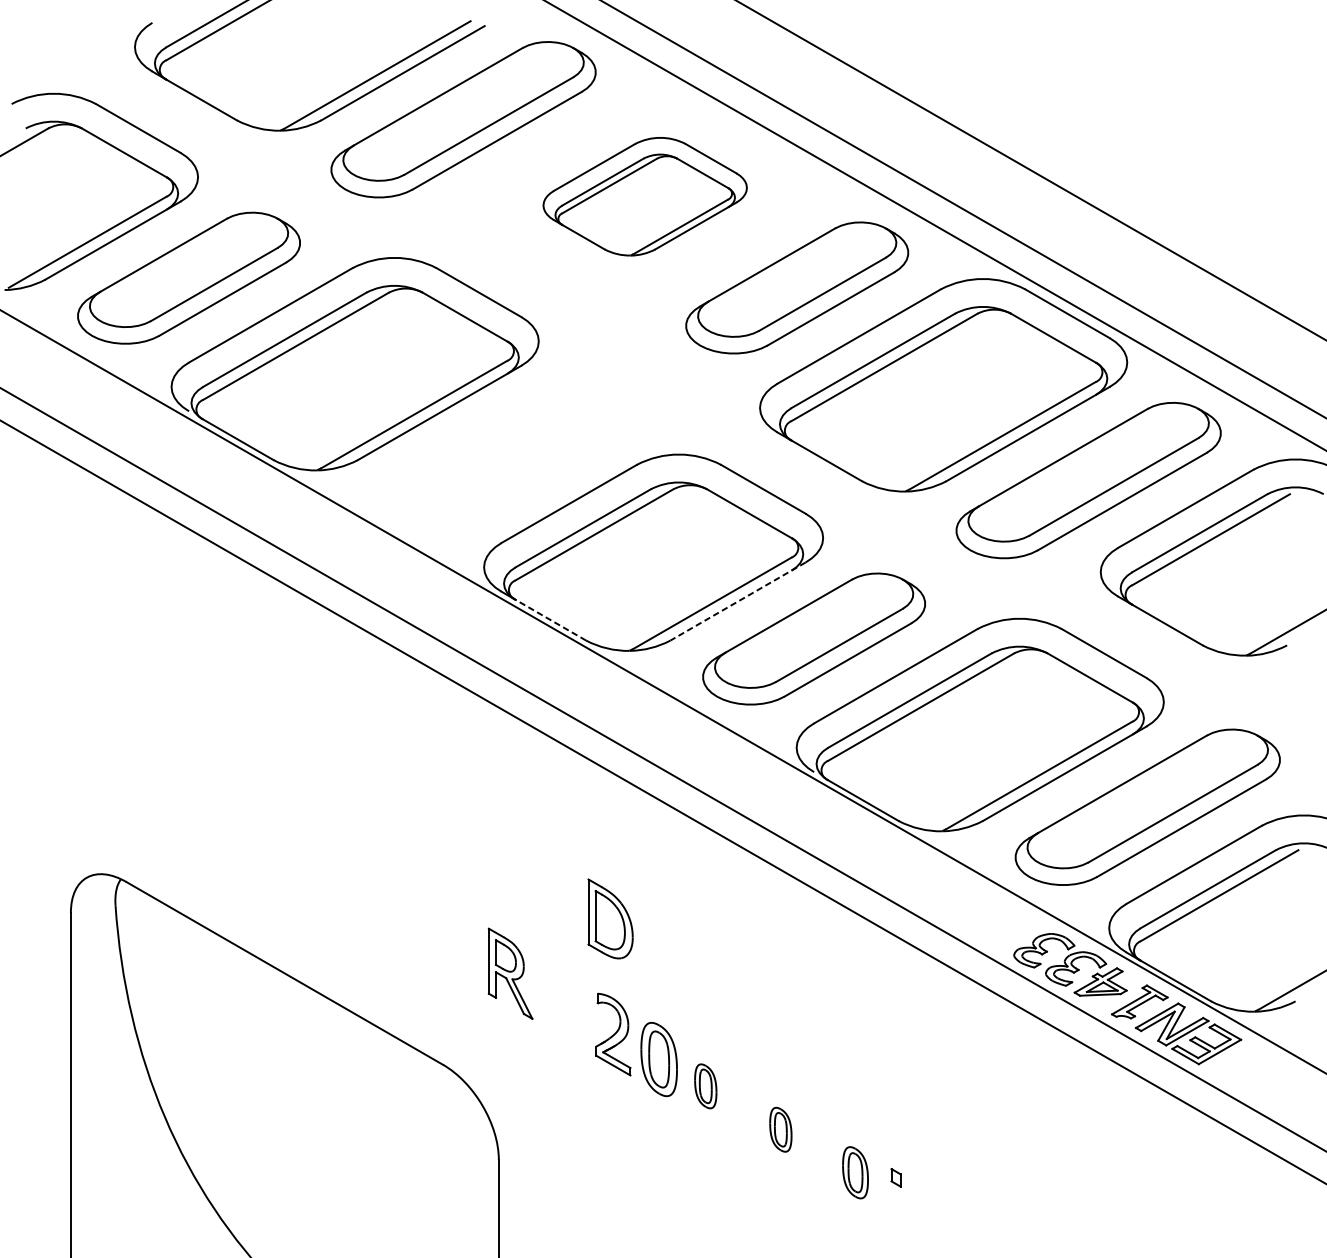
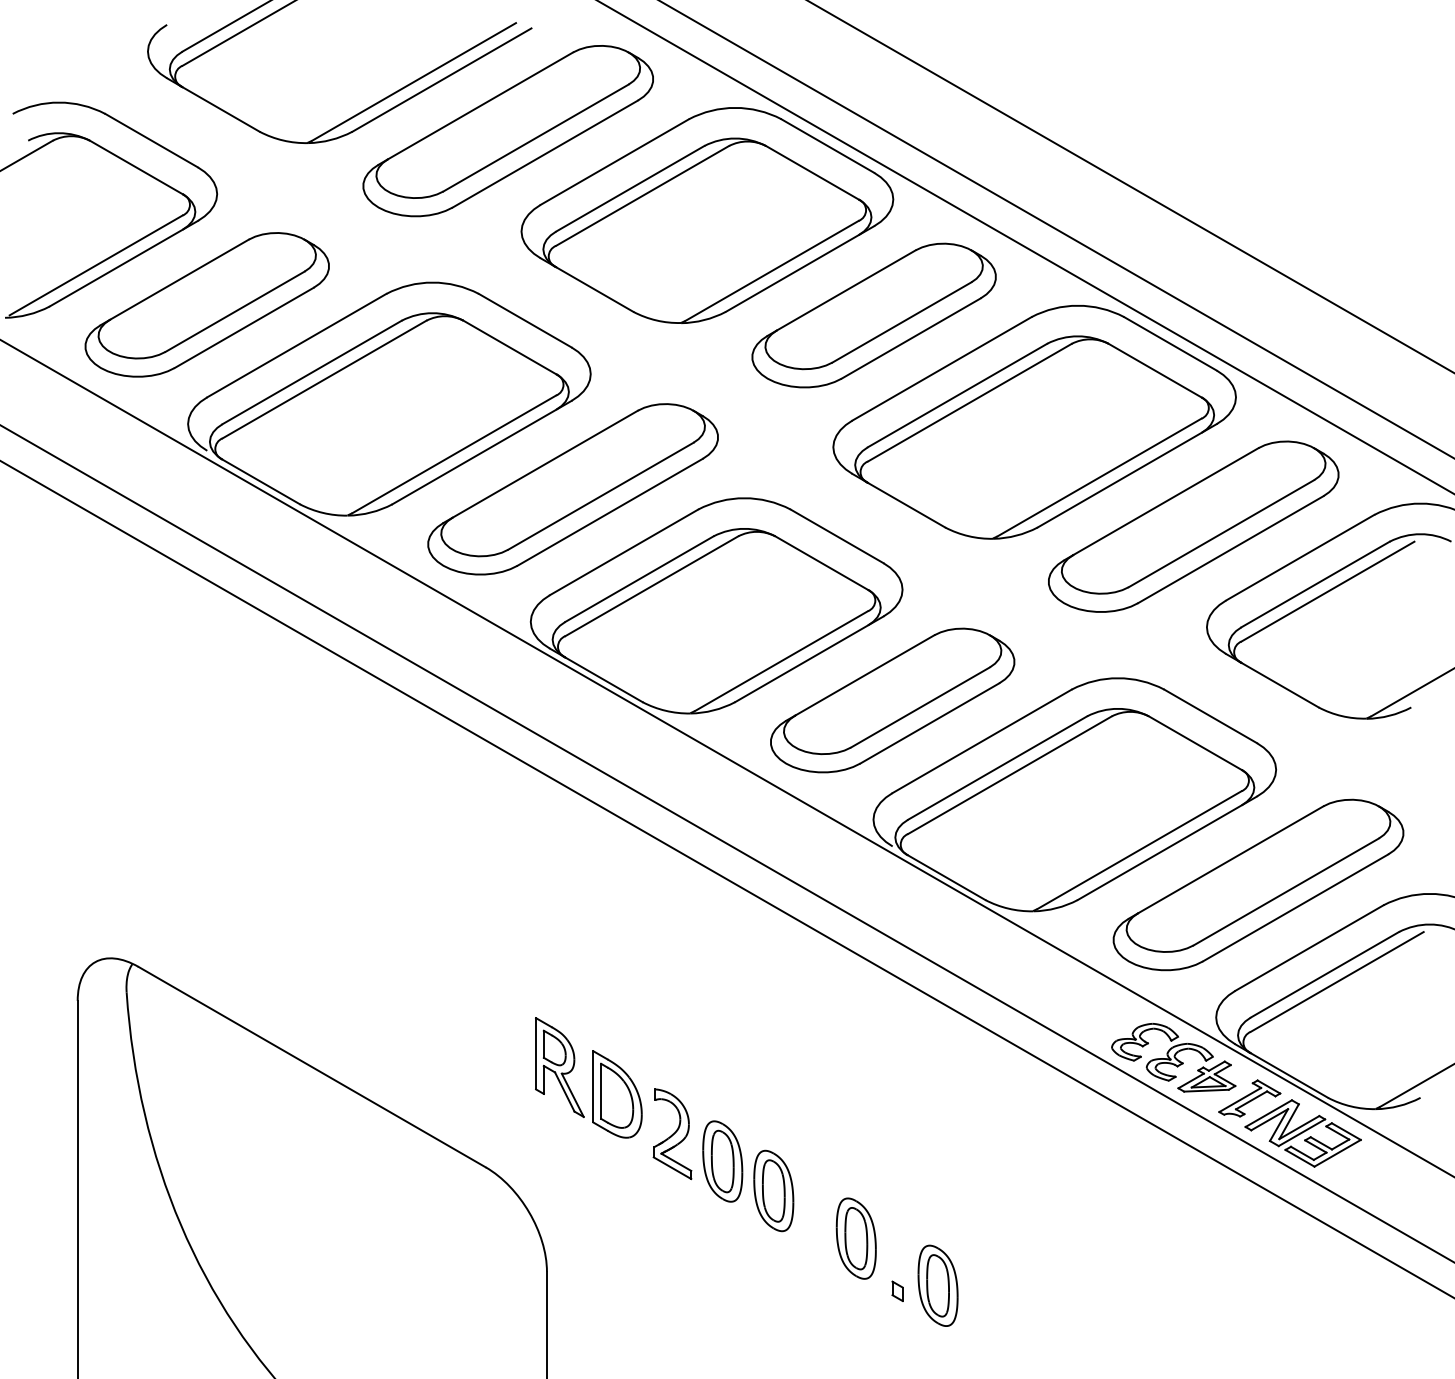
part: (645, 196) -> (707, 215), size x1.67
part: (522, 446) -> (572, 489), added
line: (738, 601) -> (809, 659), dashed -> solid
line: (550, 619) -> (603, 679), dashed -> solid
part: (610, 919) -> (617, 1094), moved
part: (705, 1085) -> (773, 1190), size x1.67
part: (780, 1129) -> (855, 1238), size x1.67
part: (855, 1172) -> (937, 1285), size x1.43
part: (896, 1177) -> (897, 1290), moved

